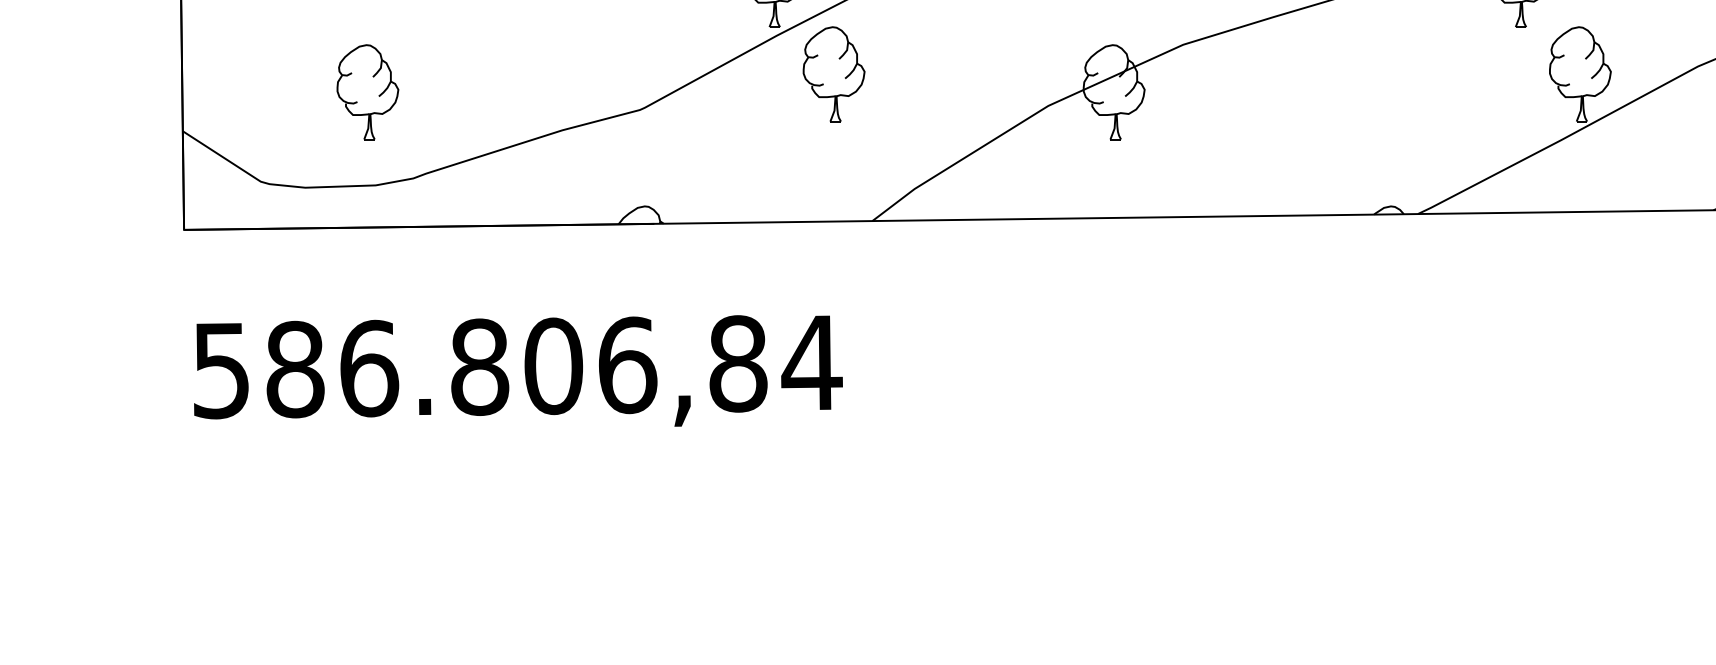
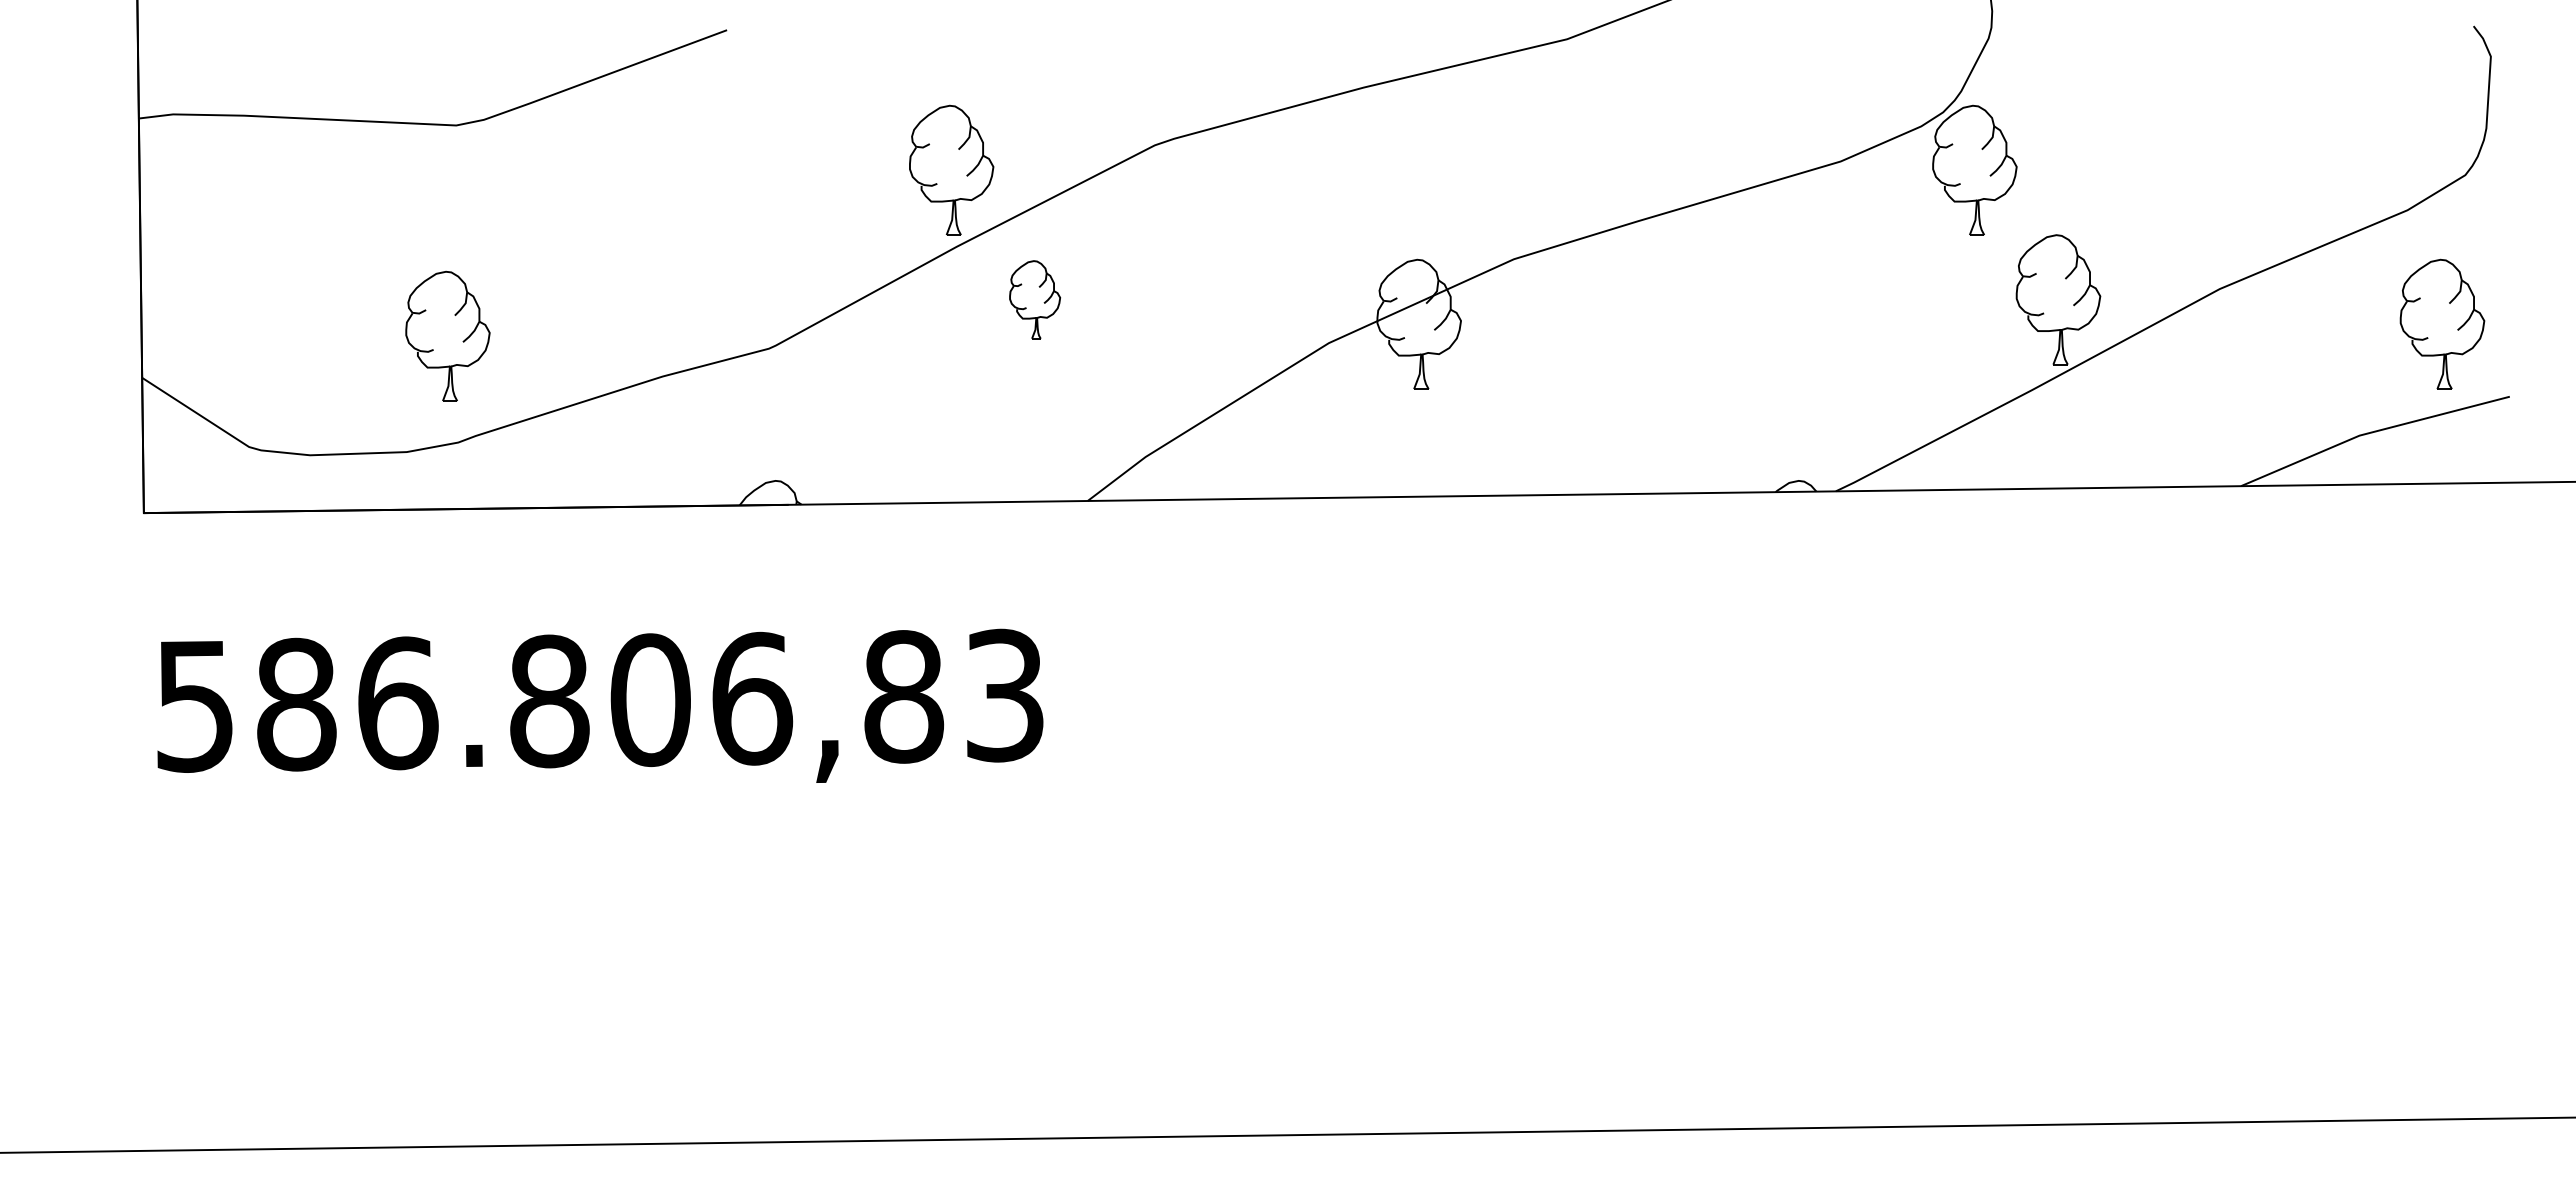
part: (833, 74) -> (1034, 299), size x0.6
part: (367, 91) -> (447, 335), moved
text: (811, 362) -> (1004, 695), 586.806,84 -> 586.806,83

